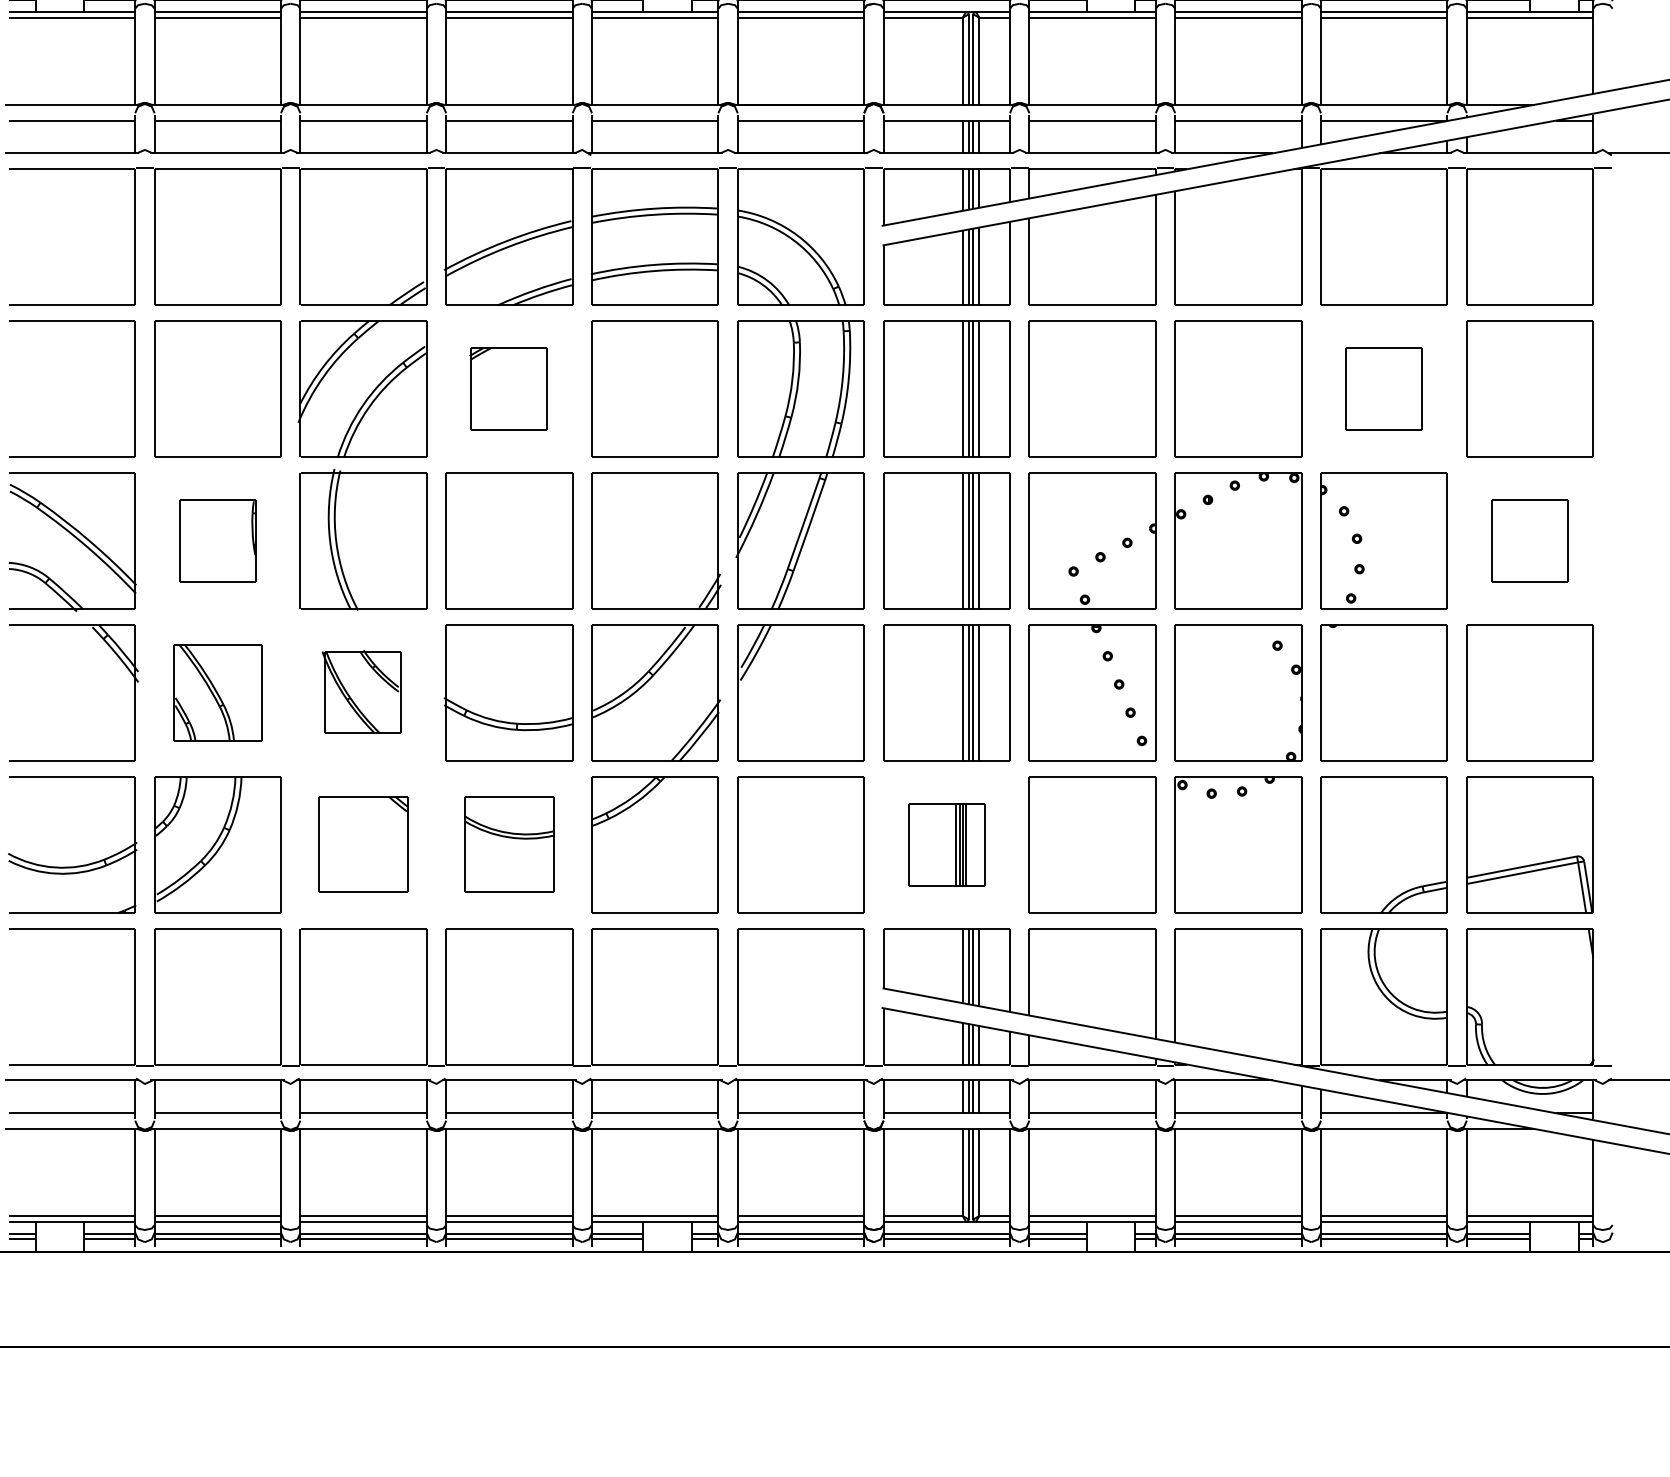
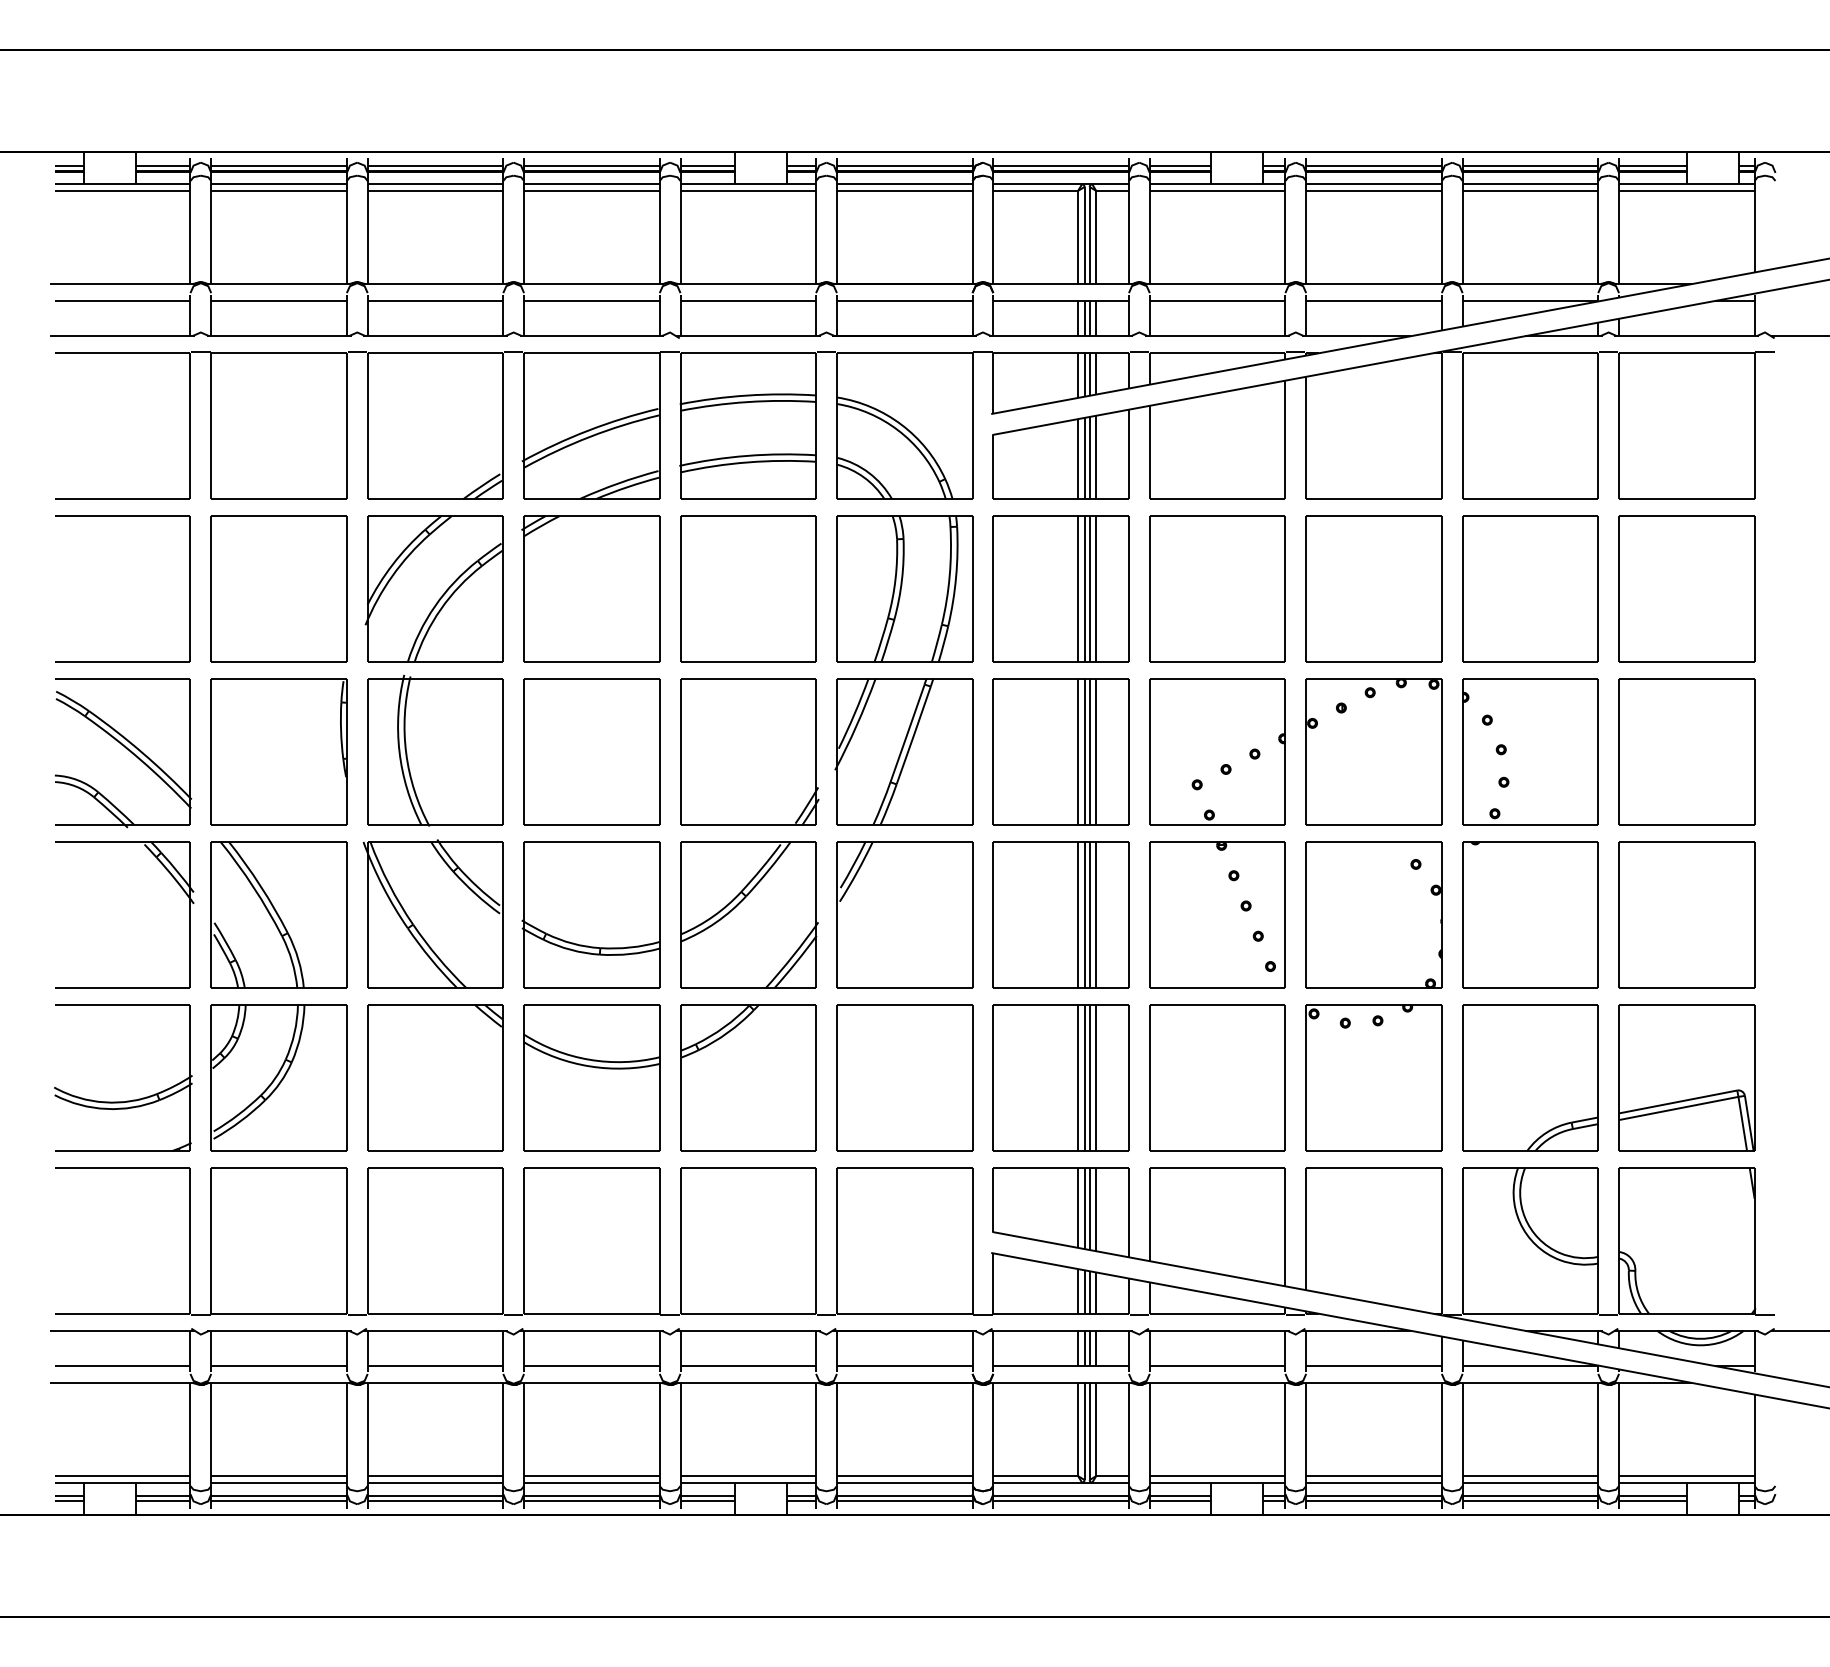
part: (508, 388) -> (590, 588), size x1.67
part: (1384, 388) -> (1530, 588), size x1.67
part: (217, 540) -> (278, 751), size x1.67
part: (1529, 540) -> (1686, 751), size x1.67
part: (360, 691) -> (432, 913), size x1.67
part: (217, 692) -> (278, 914), size x1.43
part: (363, 844) -> (435, 1077), size x1.43
part: (509, 844) -> (591, 1077), size x1.43
part: (946, 844) -> (1060, 1077), size x1.67

